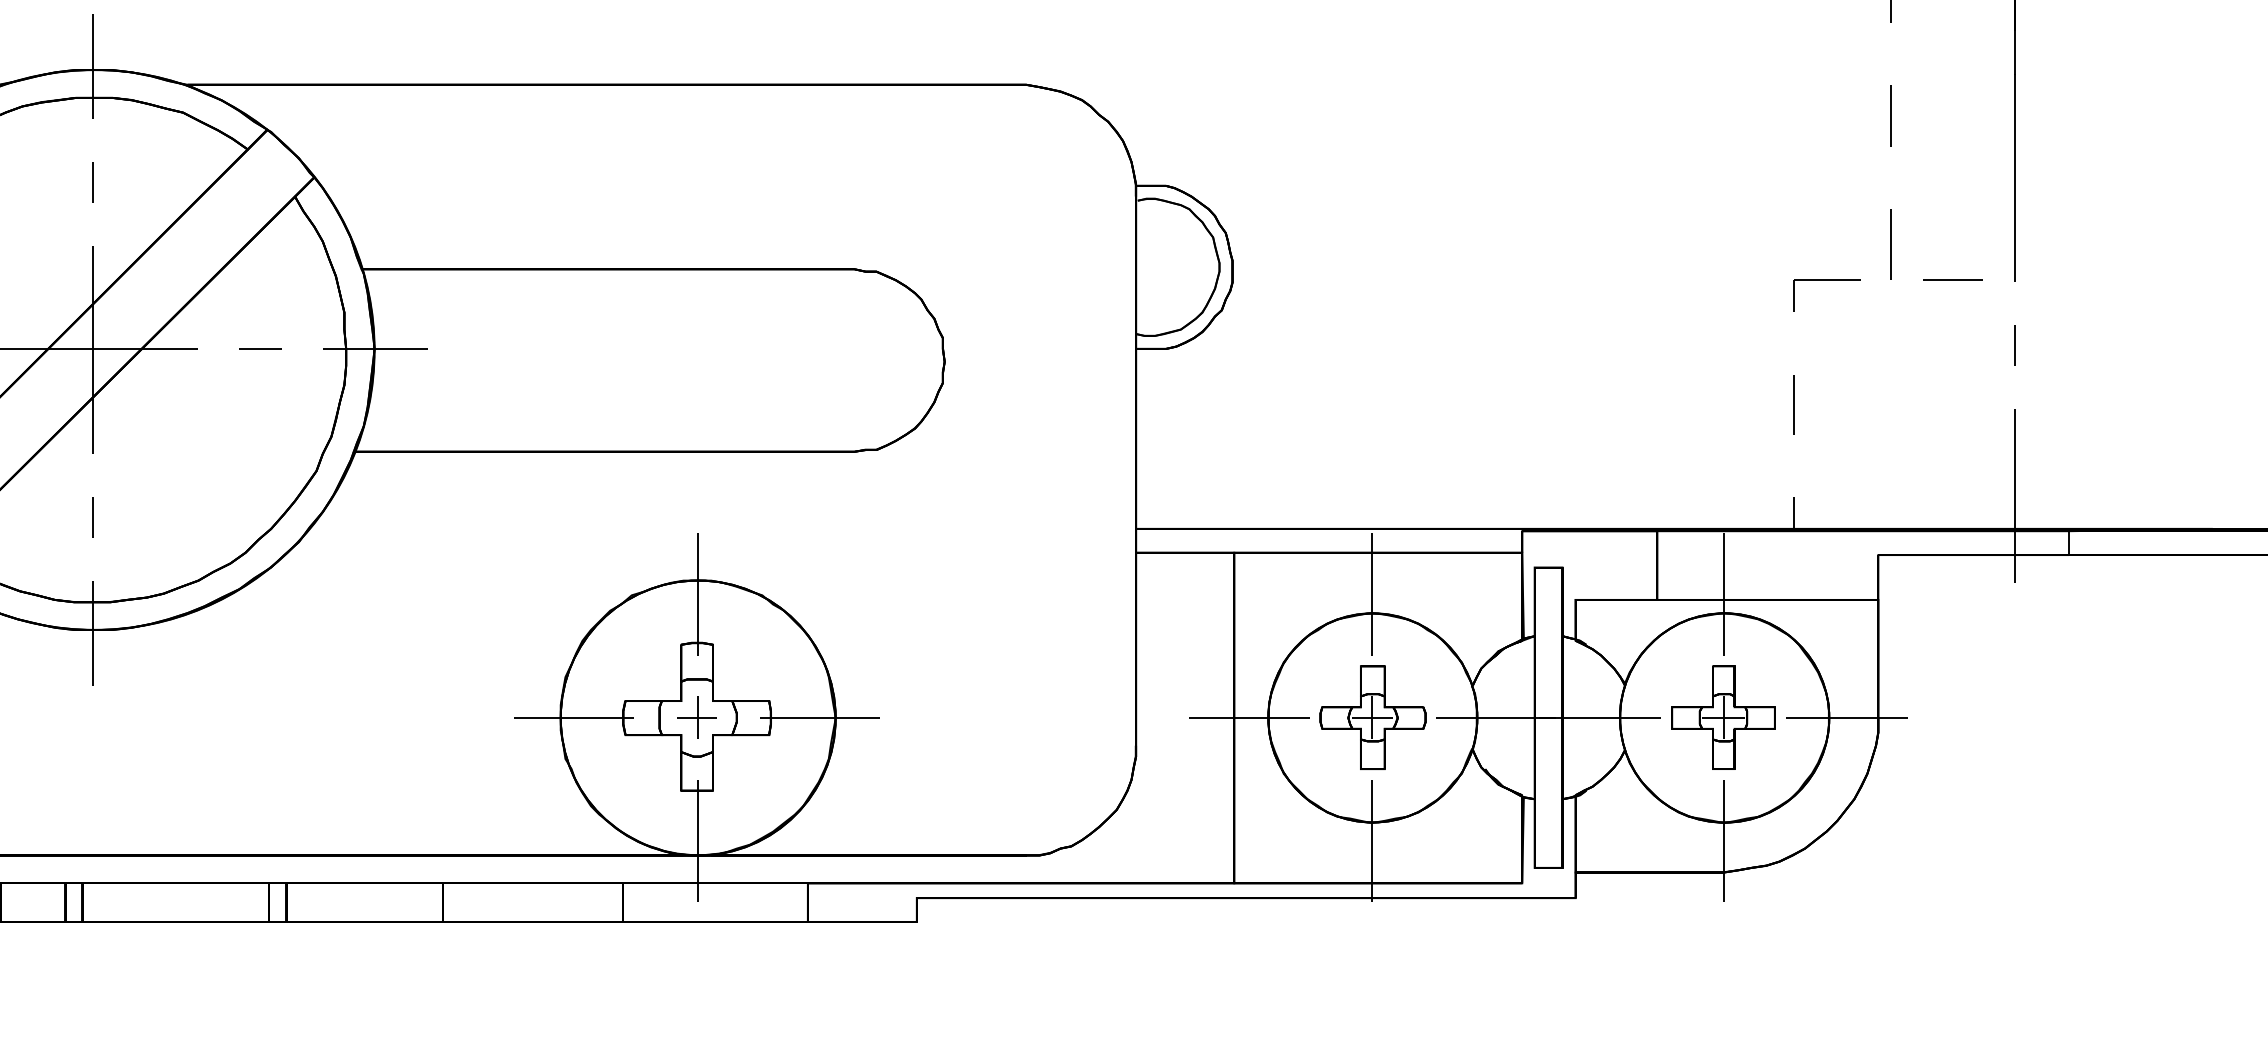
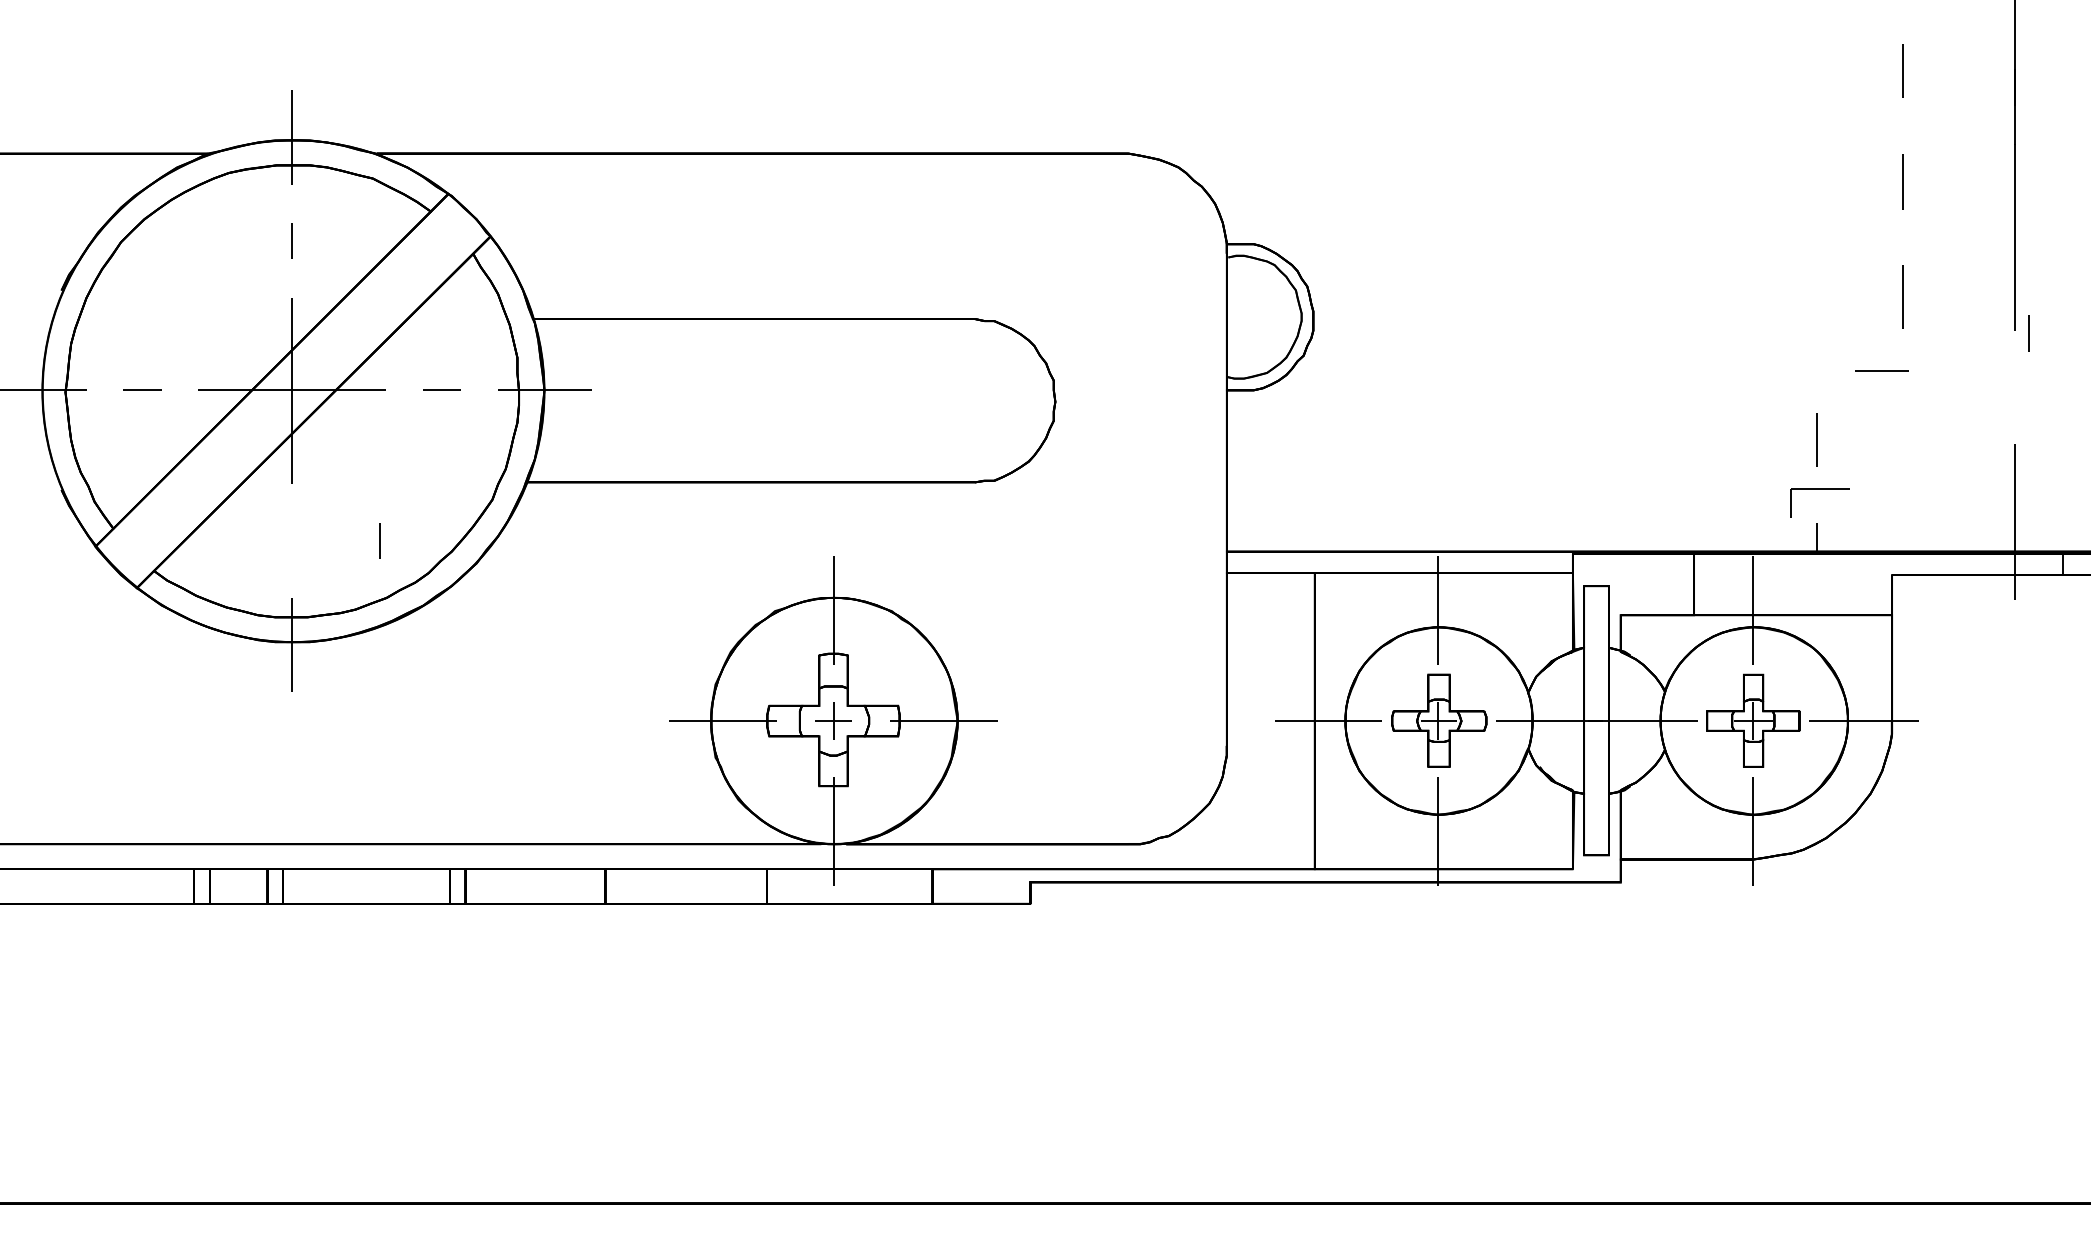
line: (1952, 279) -> (1881, 370), moved
part: (1826, 281) -> (1819, 489), moved
line: (2014, 345) -> (2028, 333), moved
line: (92, 516) -> (379, 540), moved

